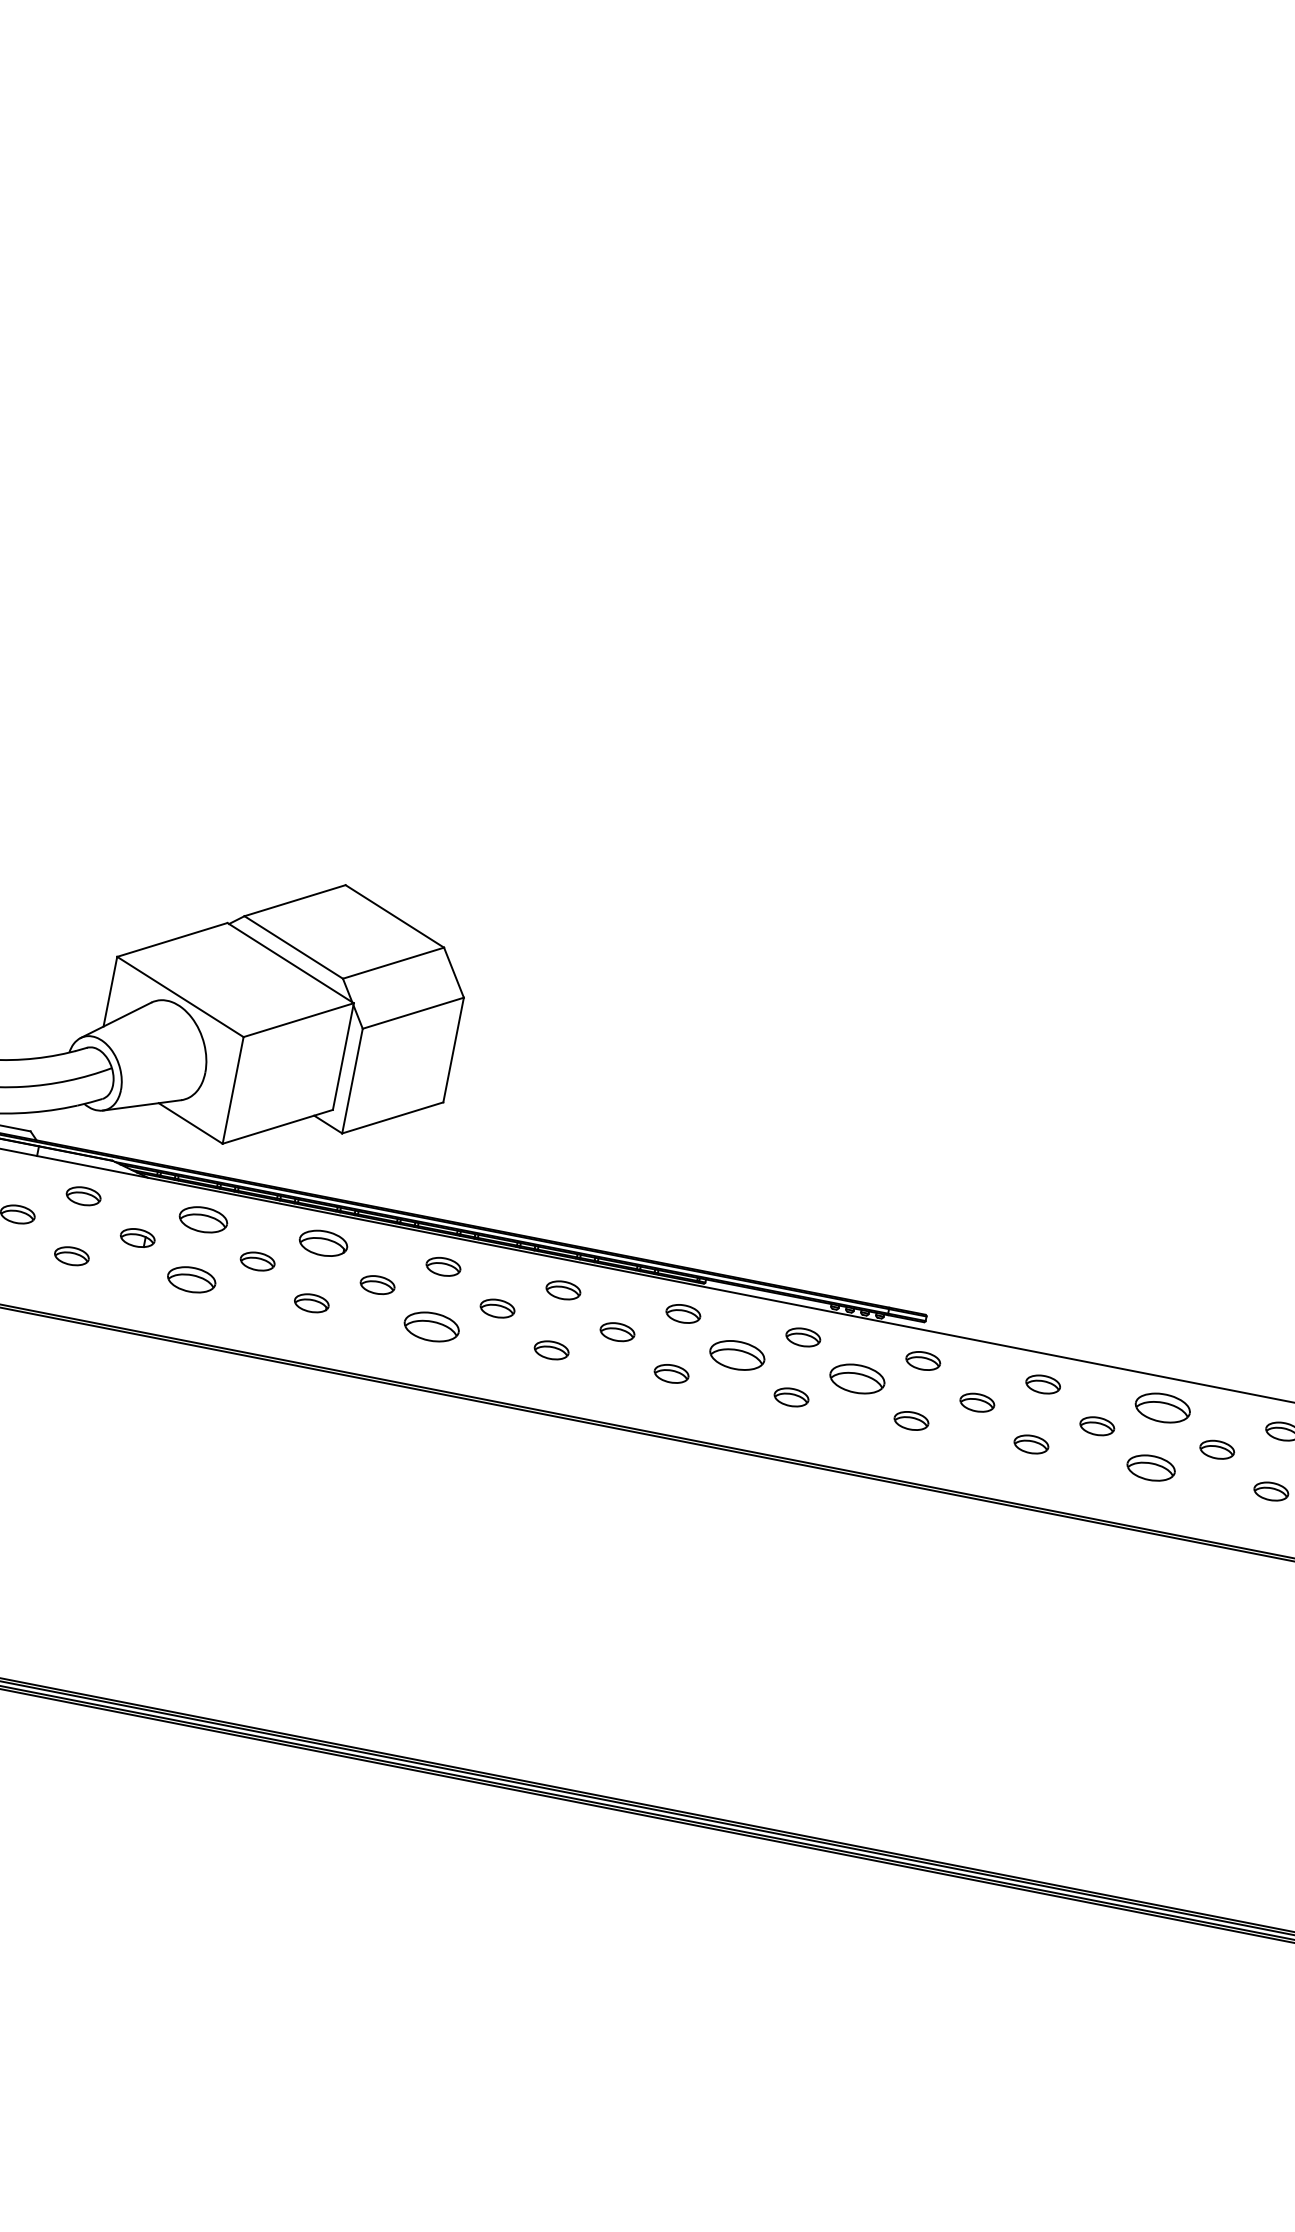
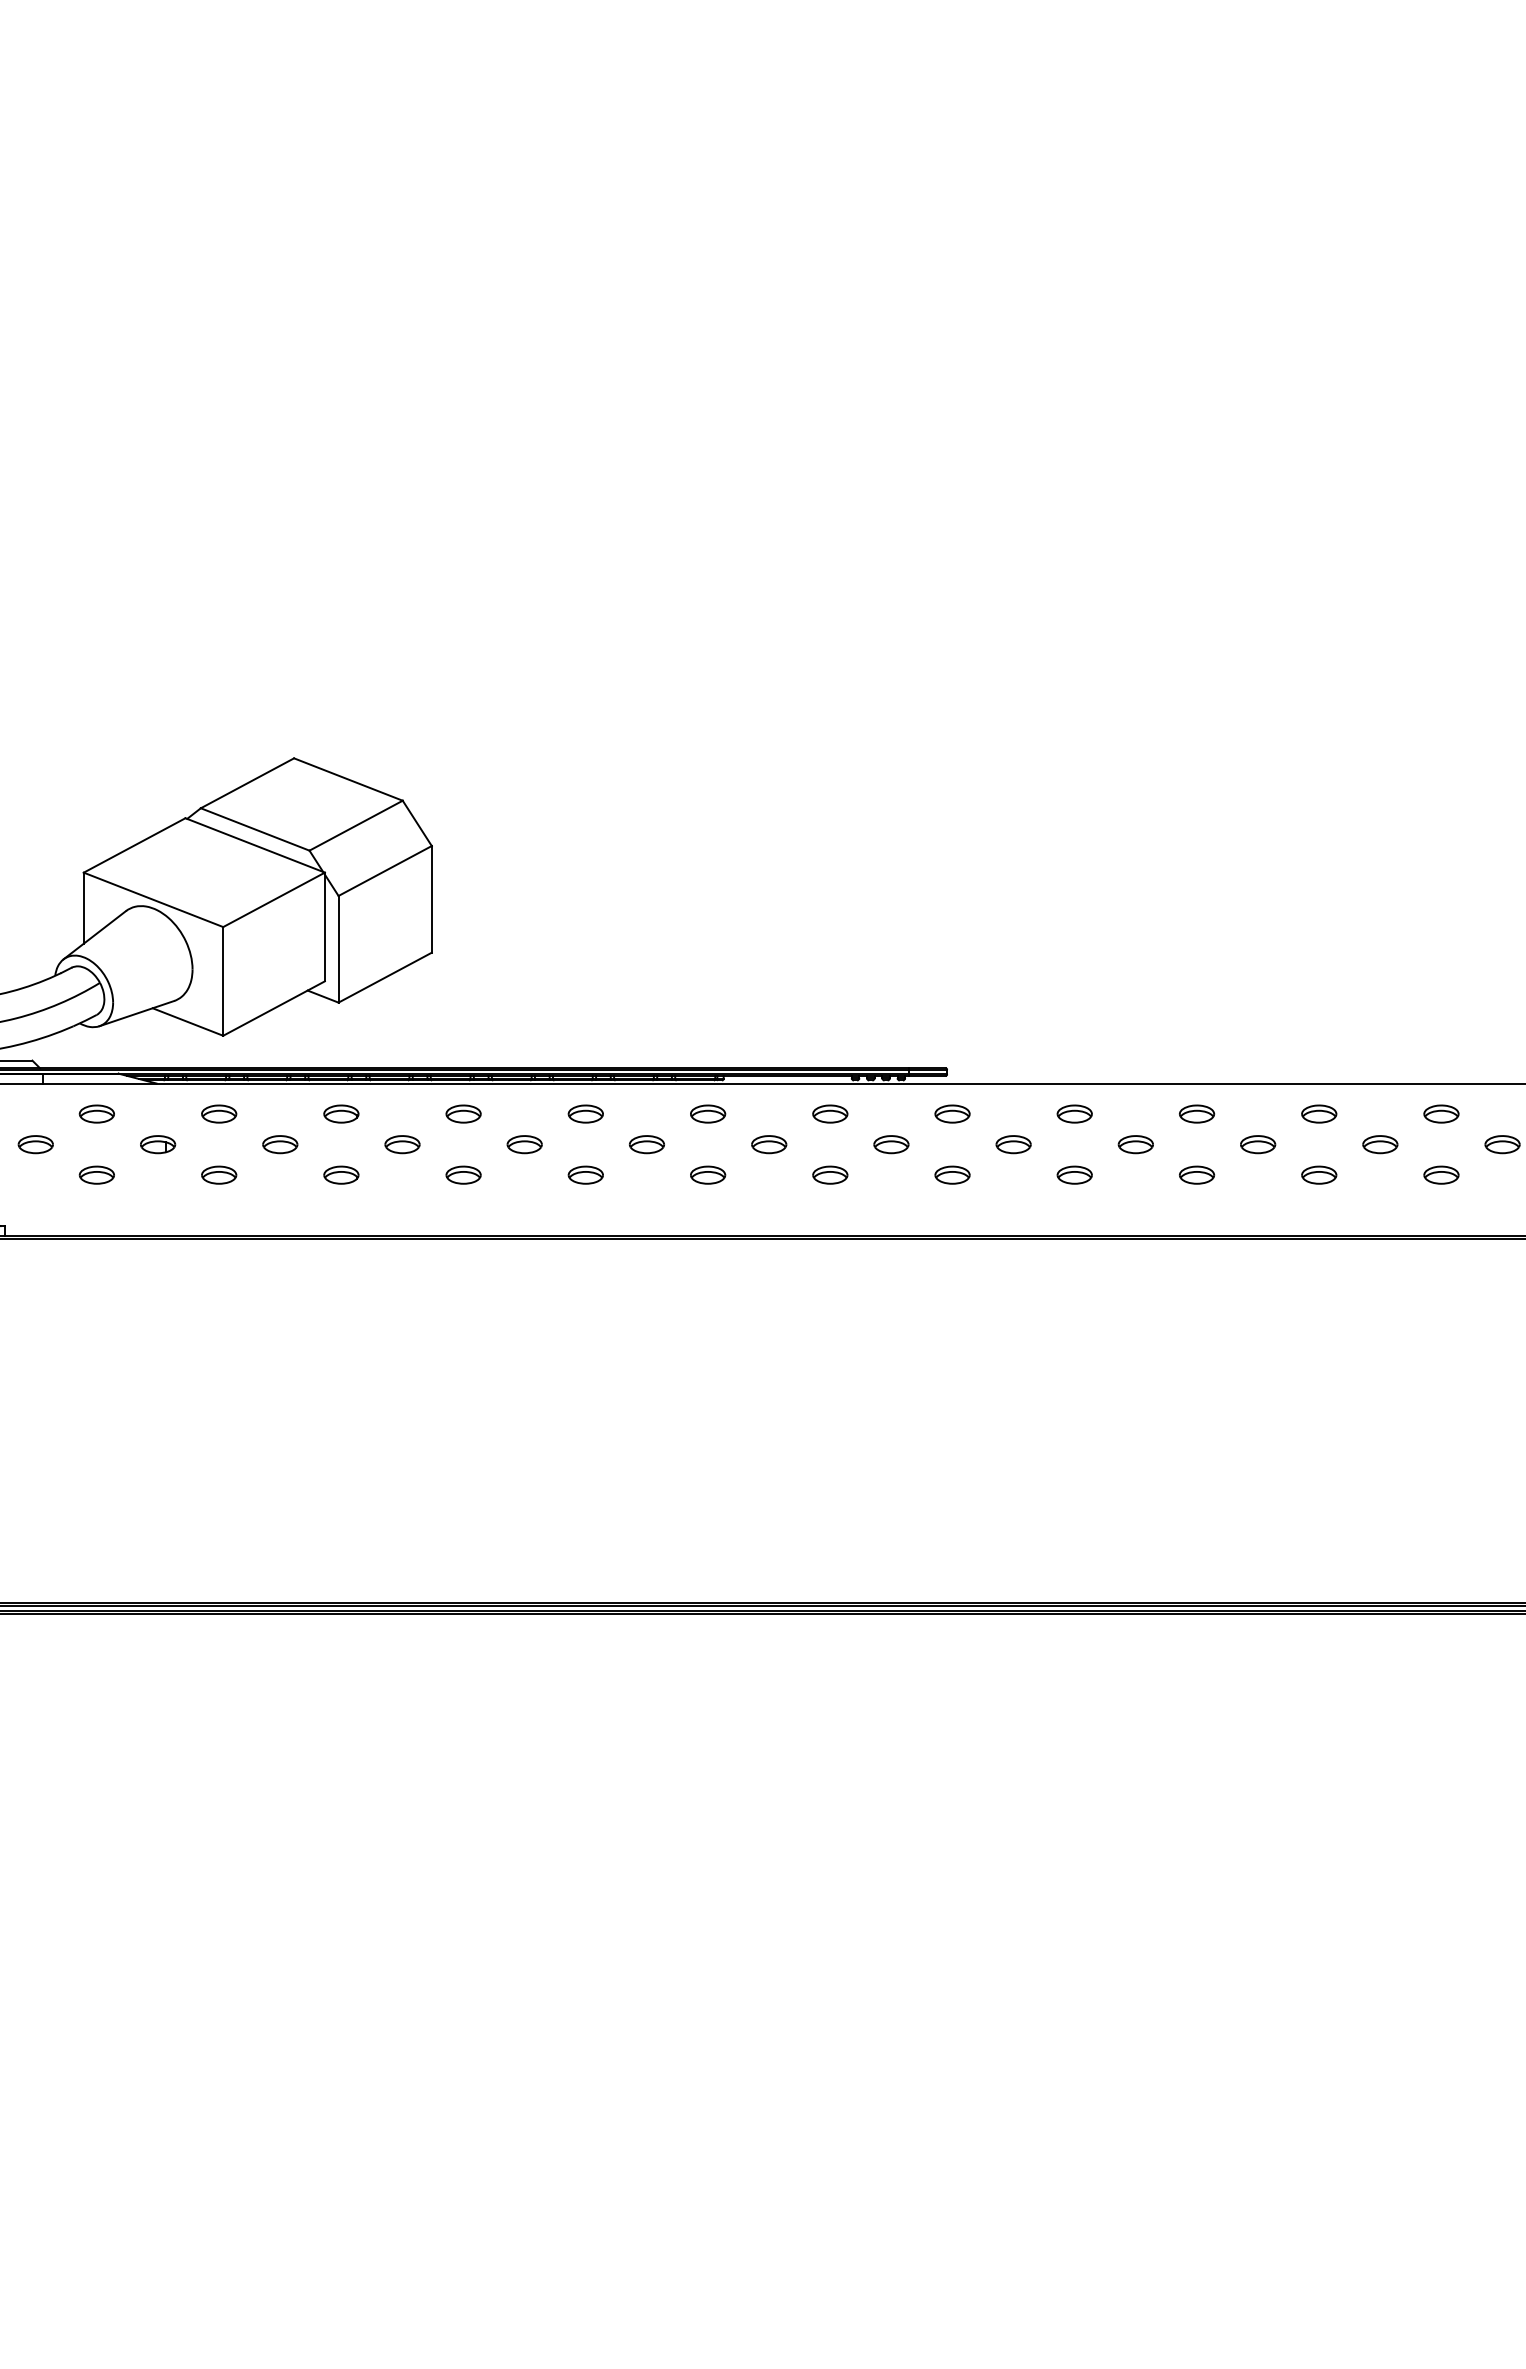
part: (204, 1219) -> (219, 1113), size x0.71
part: (323, 1242) -> (341, 1113), size x0.71
part: (192, 1279) -> (219, 1174), size x0.71
part: (431, 1326) -> (463, 1174), size x0.62
part: (737, 1355) -> (769, 1144), size x0.62
part: (857, 1379) -> (891, 1144), size x0.62
part: (1163, 1407) -> (1197, 1113), size x0.62
part: (1152, 1467) -> (1197, 1174), size x0.71

